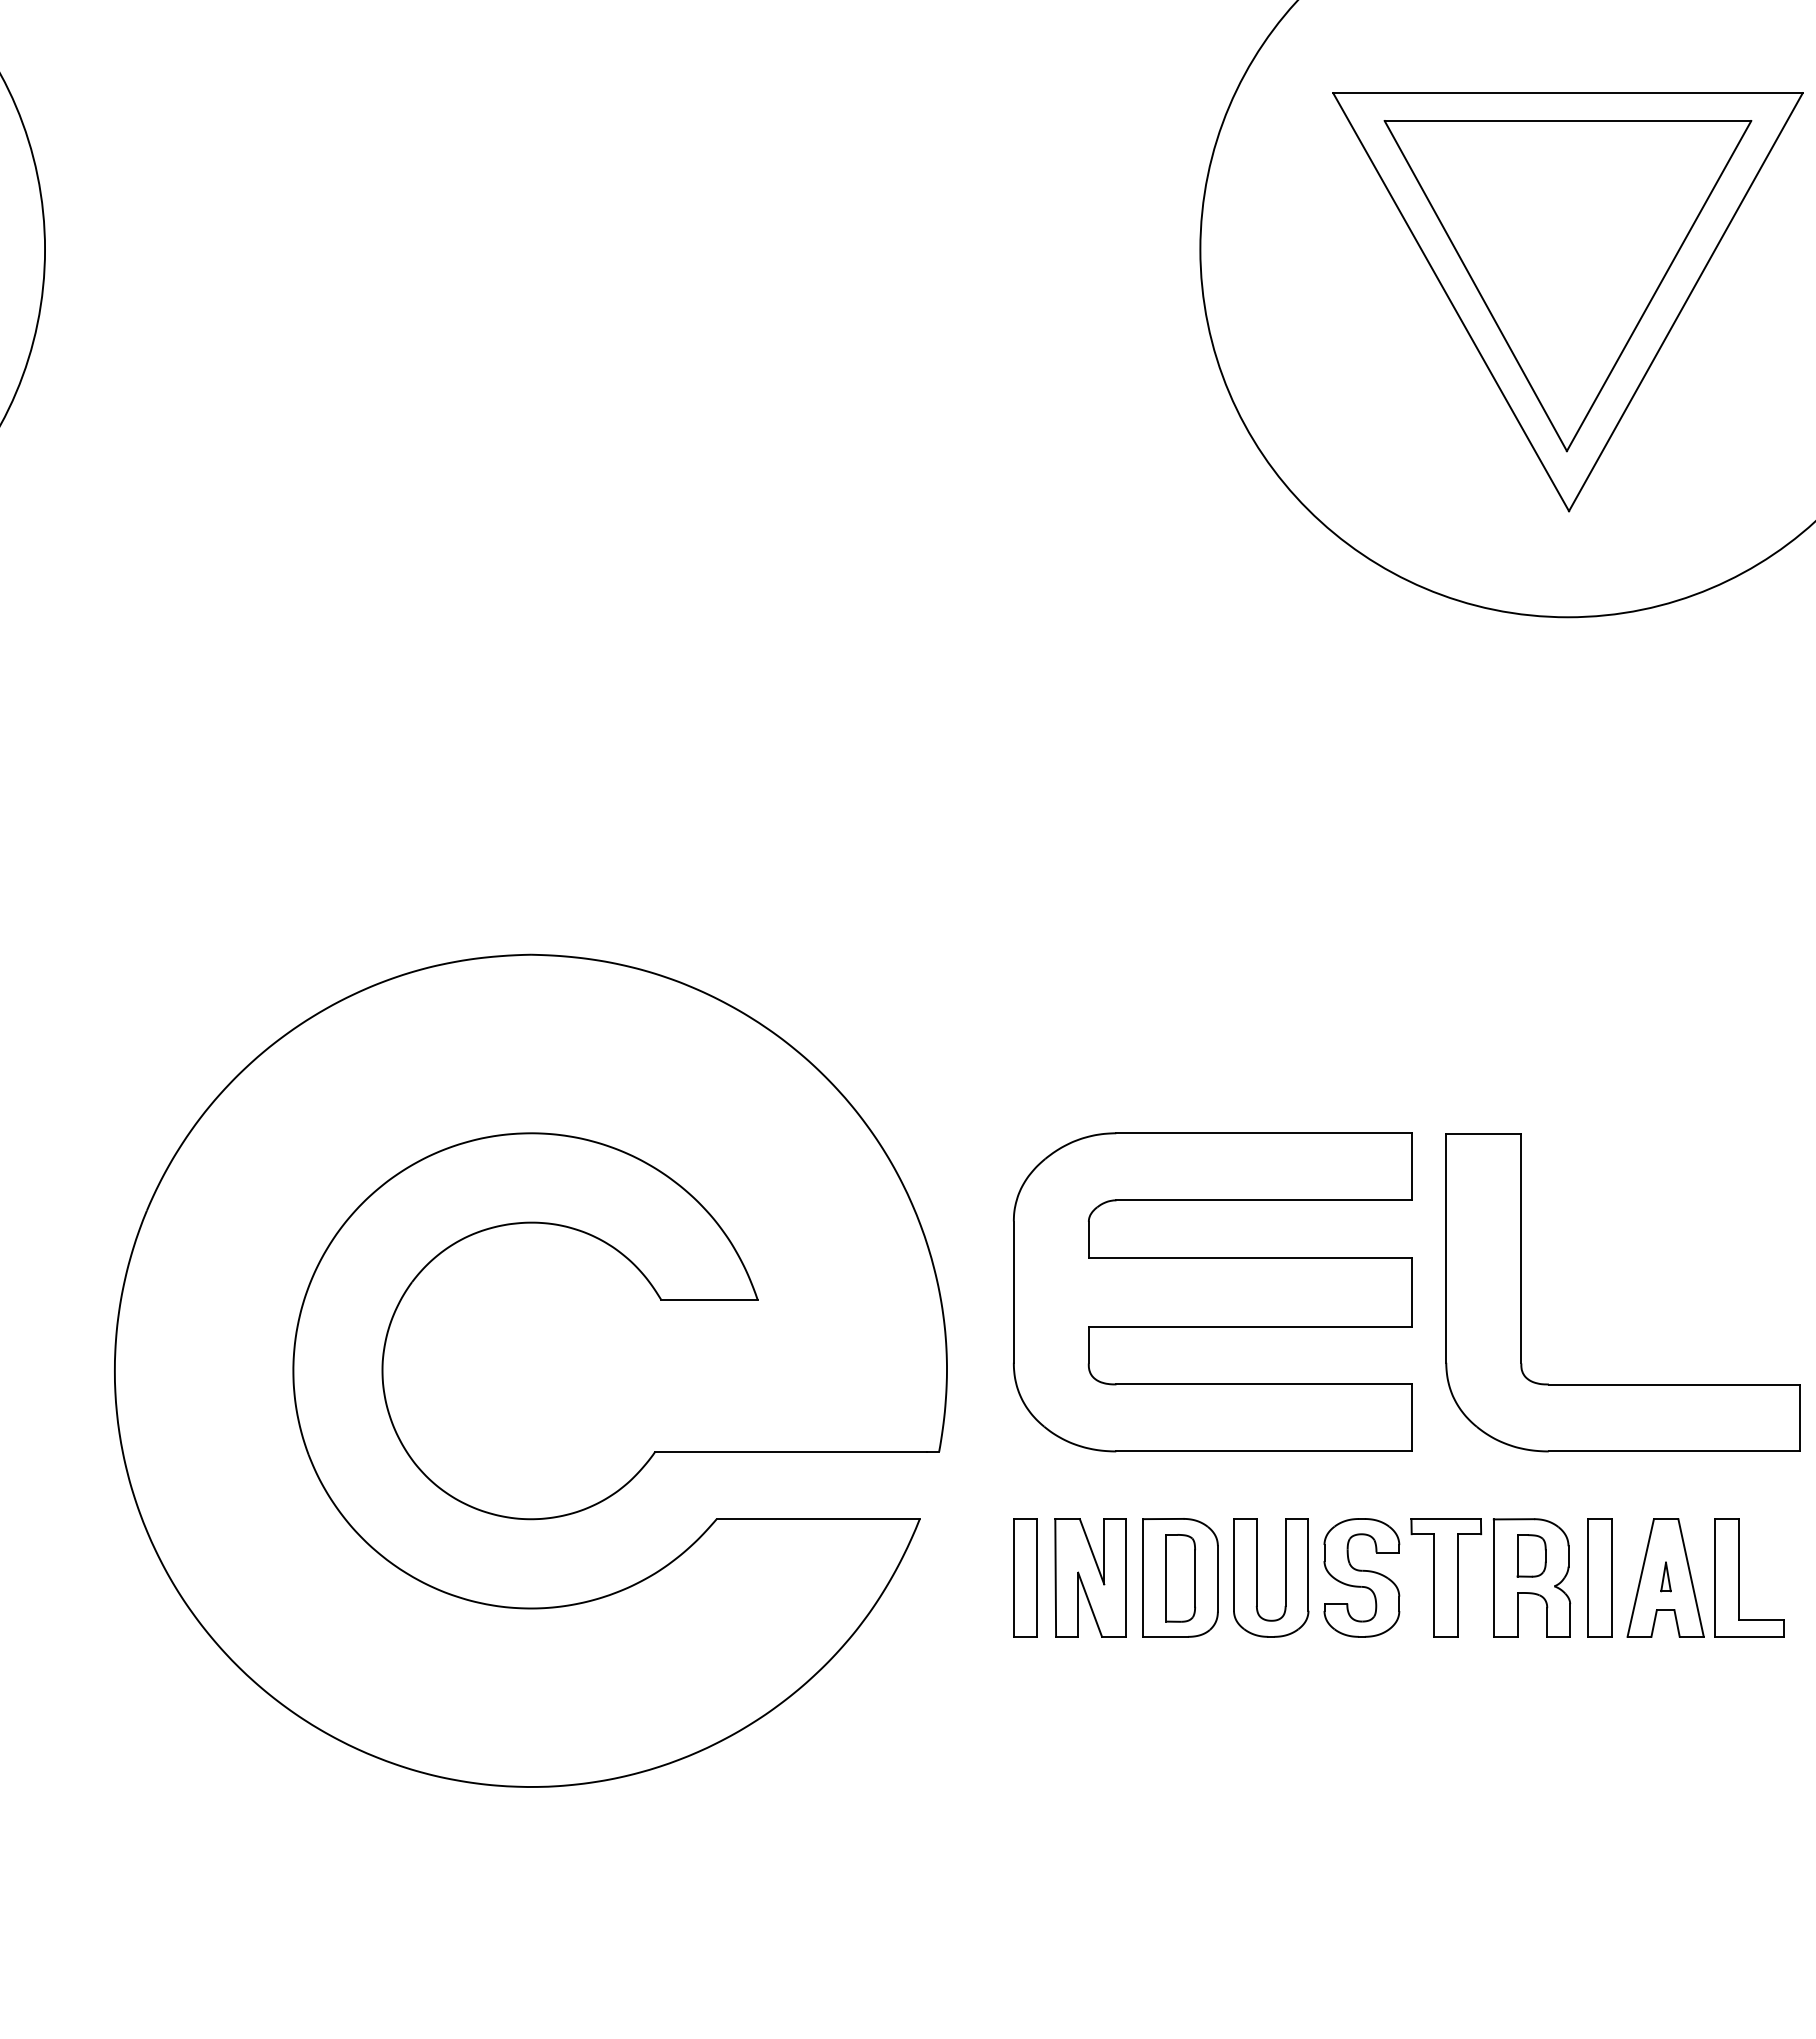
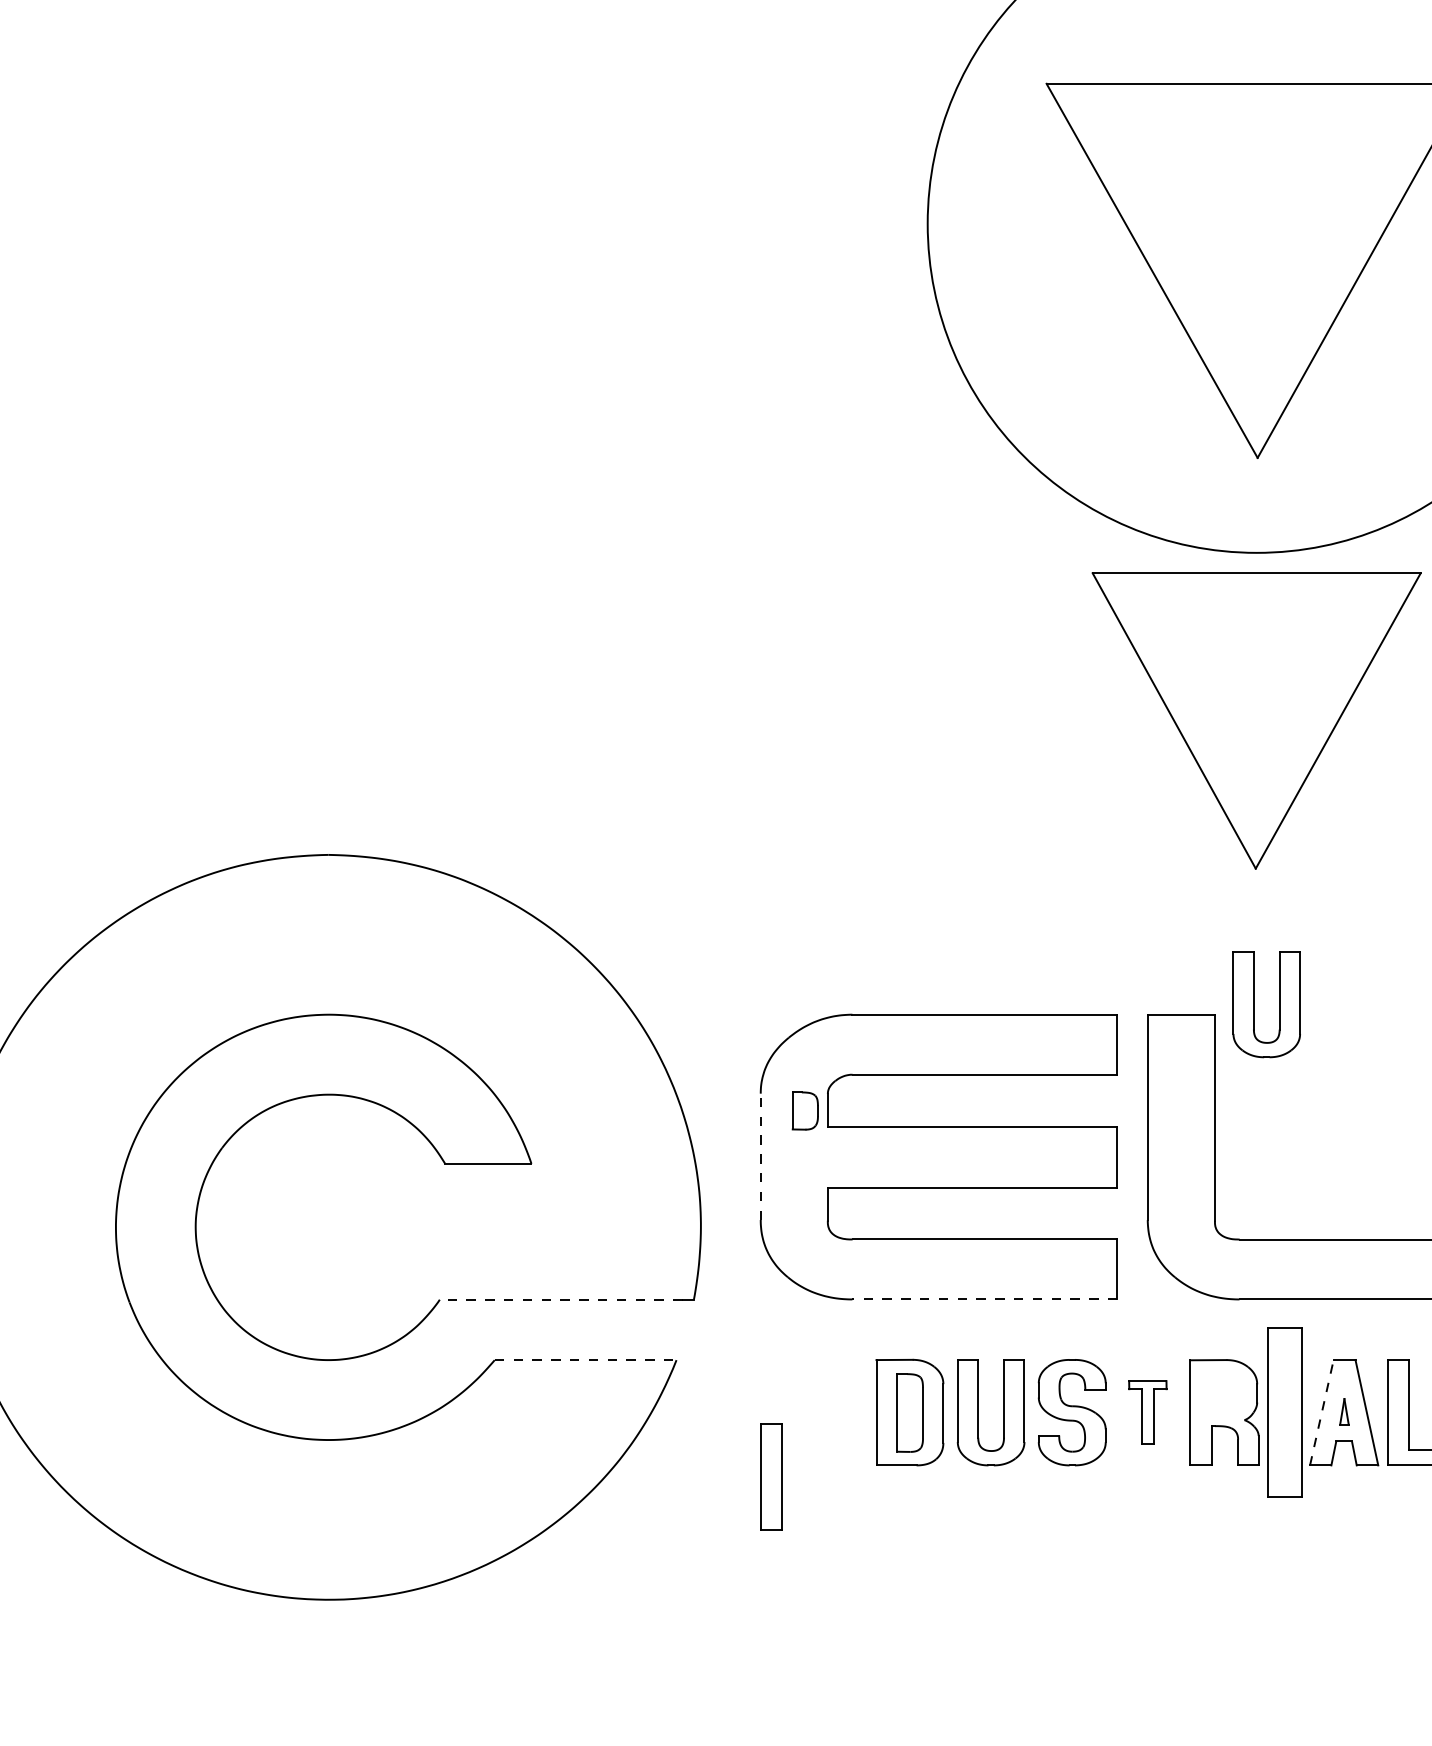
part: (1567, 286) -> (1256, 721), moved
part: (1565, 1121) -> (1254, 1004), added
line: (1013, 1292) -> (760, 1157), solid -> dashed
line: (790, 1451) -> (560, 1299), solid -> dashed
line: (1264, 1451) -> (985, 1299), solid -> dashed
line: (818, 1519) -> (585, 1360), solid -> dashed
part: (1531, 1555) -> (805, 1110), moved
part: (1025, 1577) -> (771, 1476), moved
part: (1090, 1577) -> (829, 1412), removed
part: (1446, 1577) -> (1147, 1412), size x0.6
part: (1599, 1577) -> (1284, 1412), size x1.6
line: (1640, 1577) -> (1321, 1412), solid -> dashed

